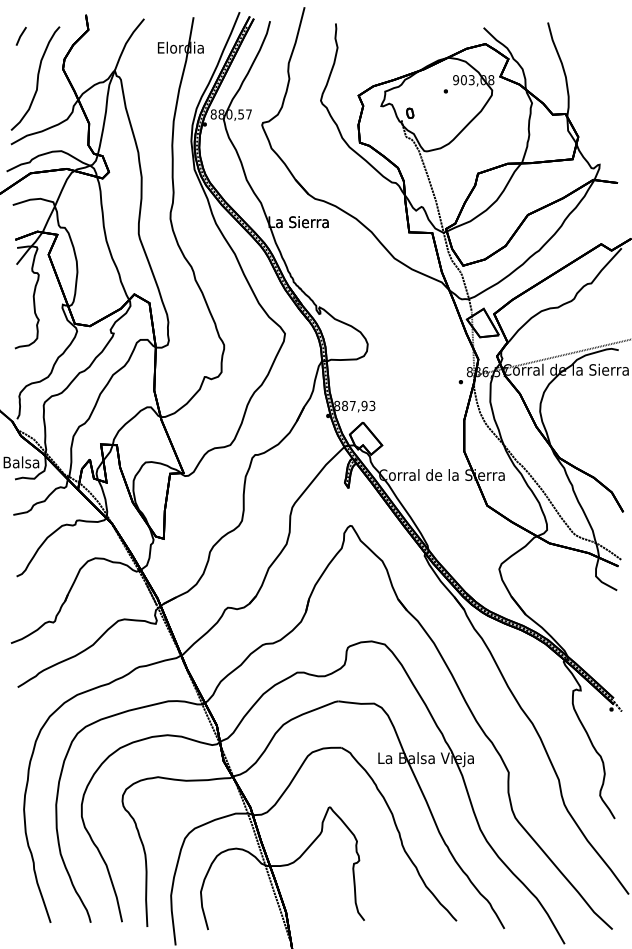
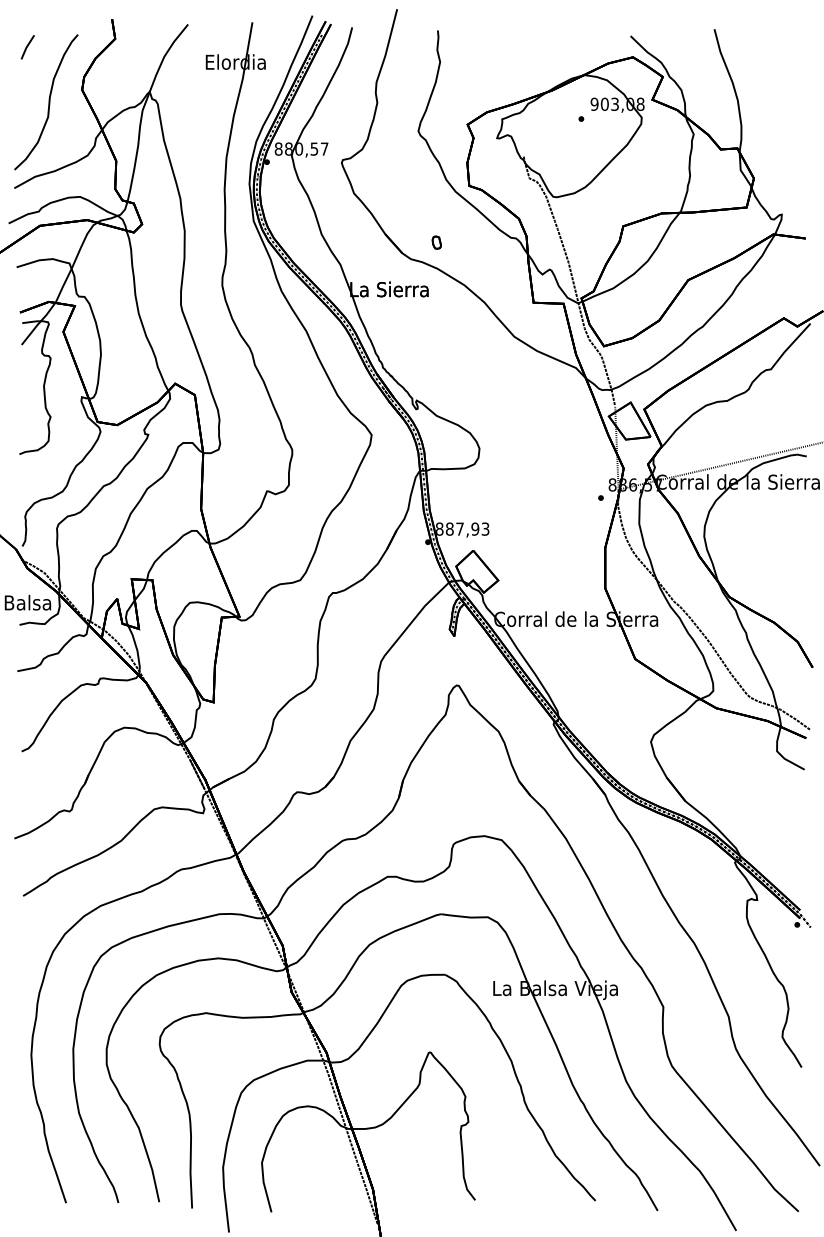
part: (409, 113) -> (436, 242), moved

